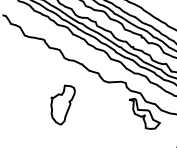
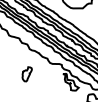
part: (61, 105) -> (26, 74), size x0.7

